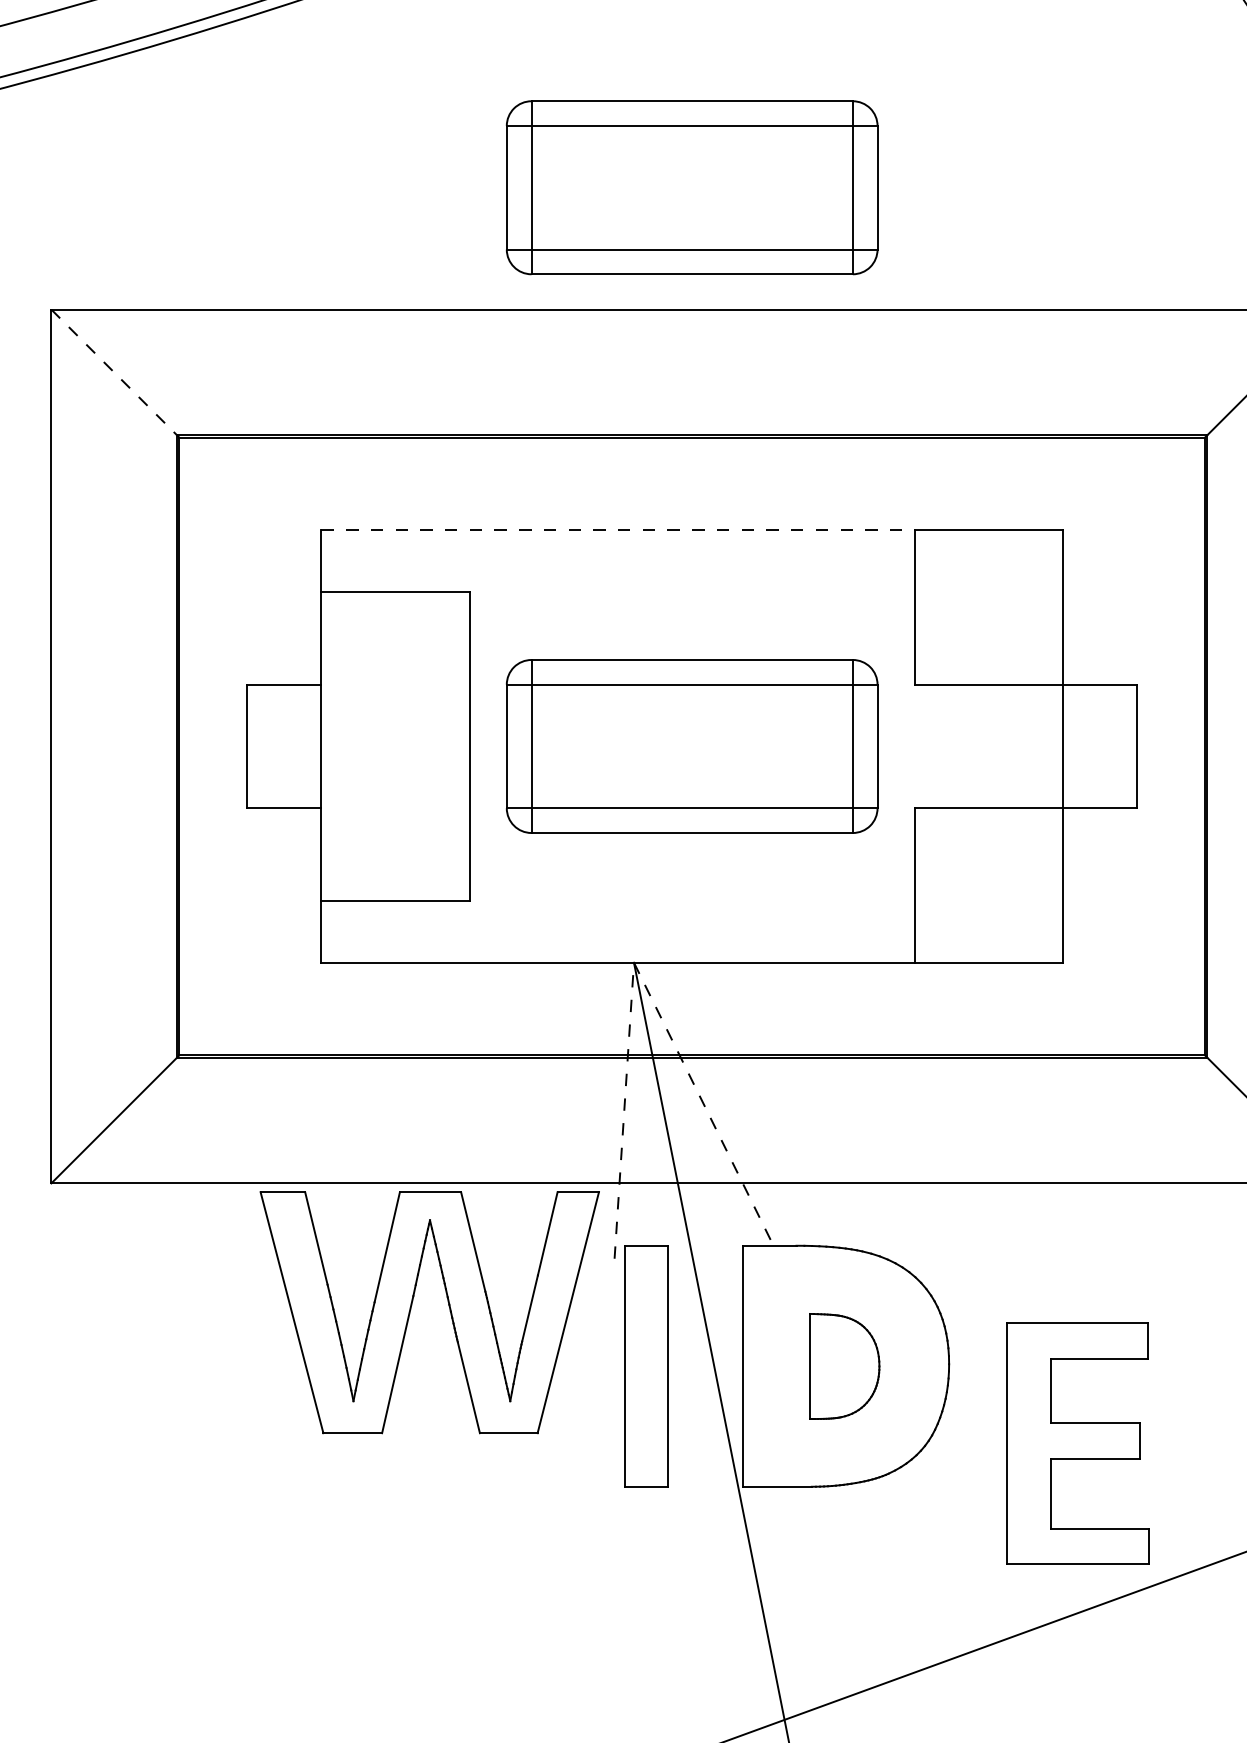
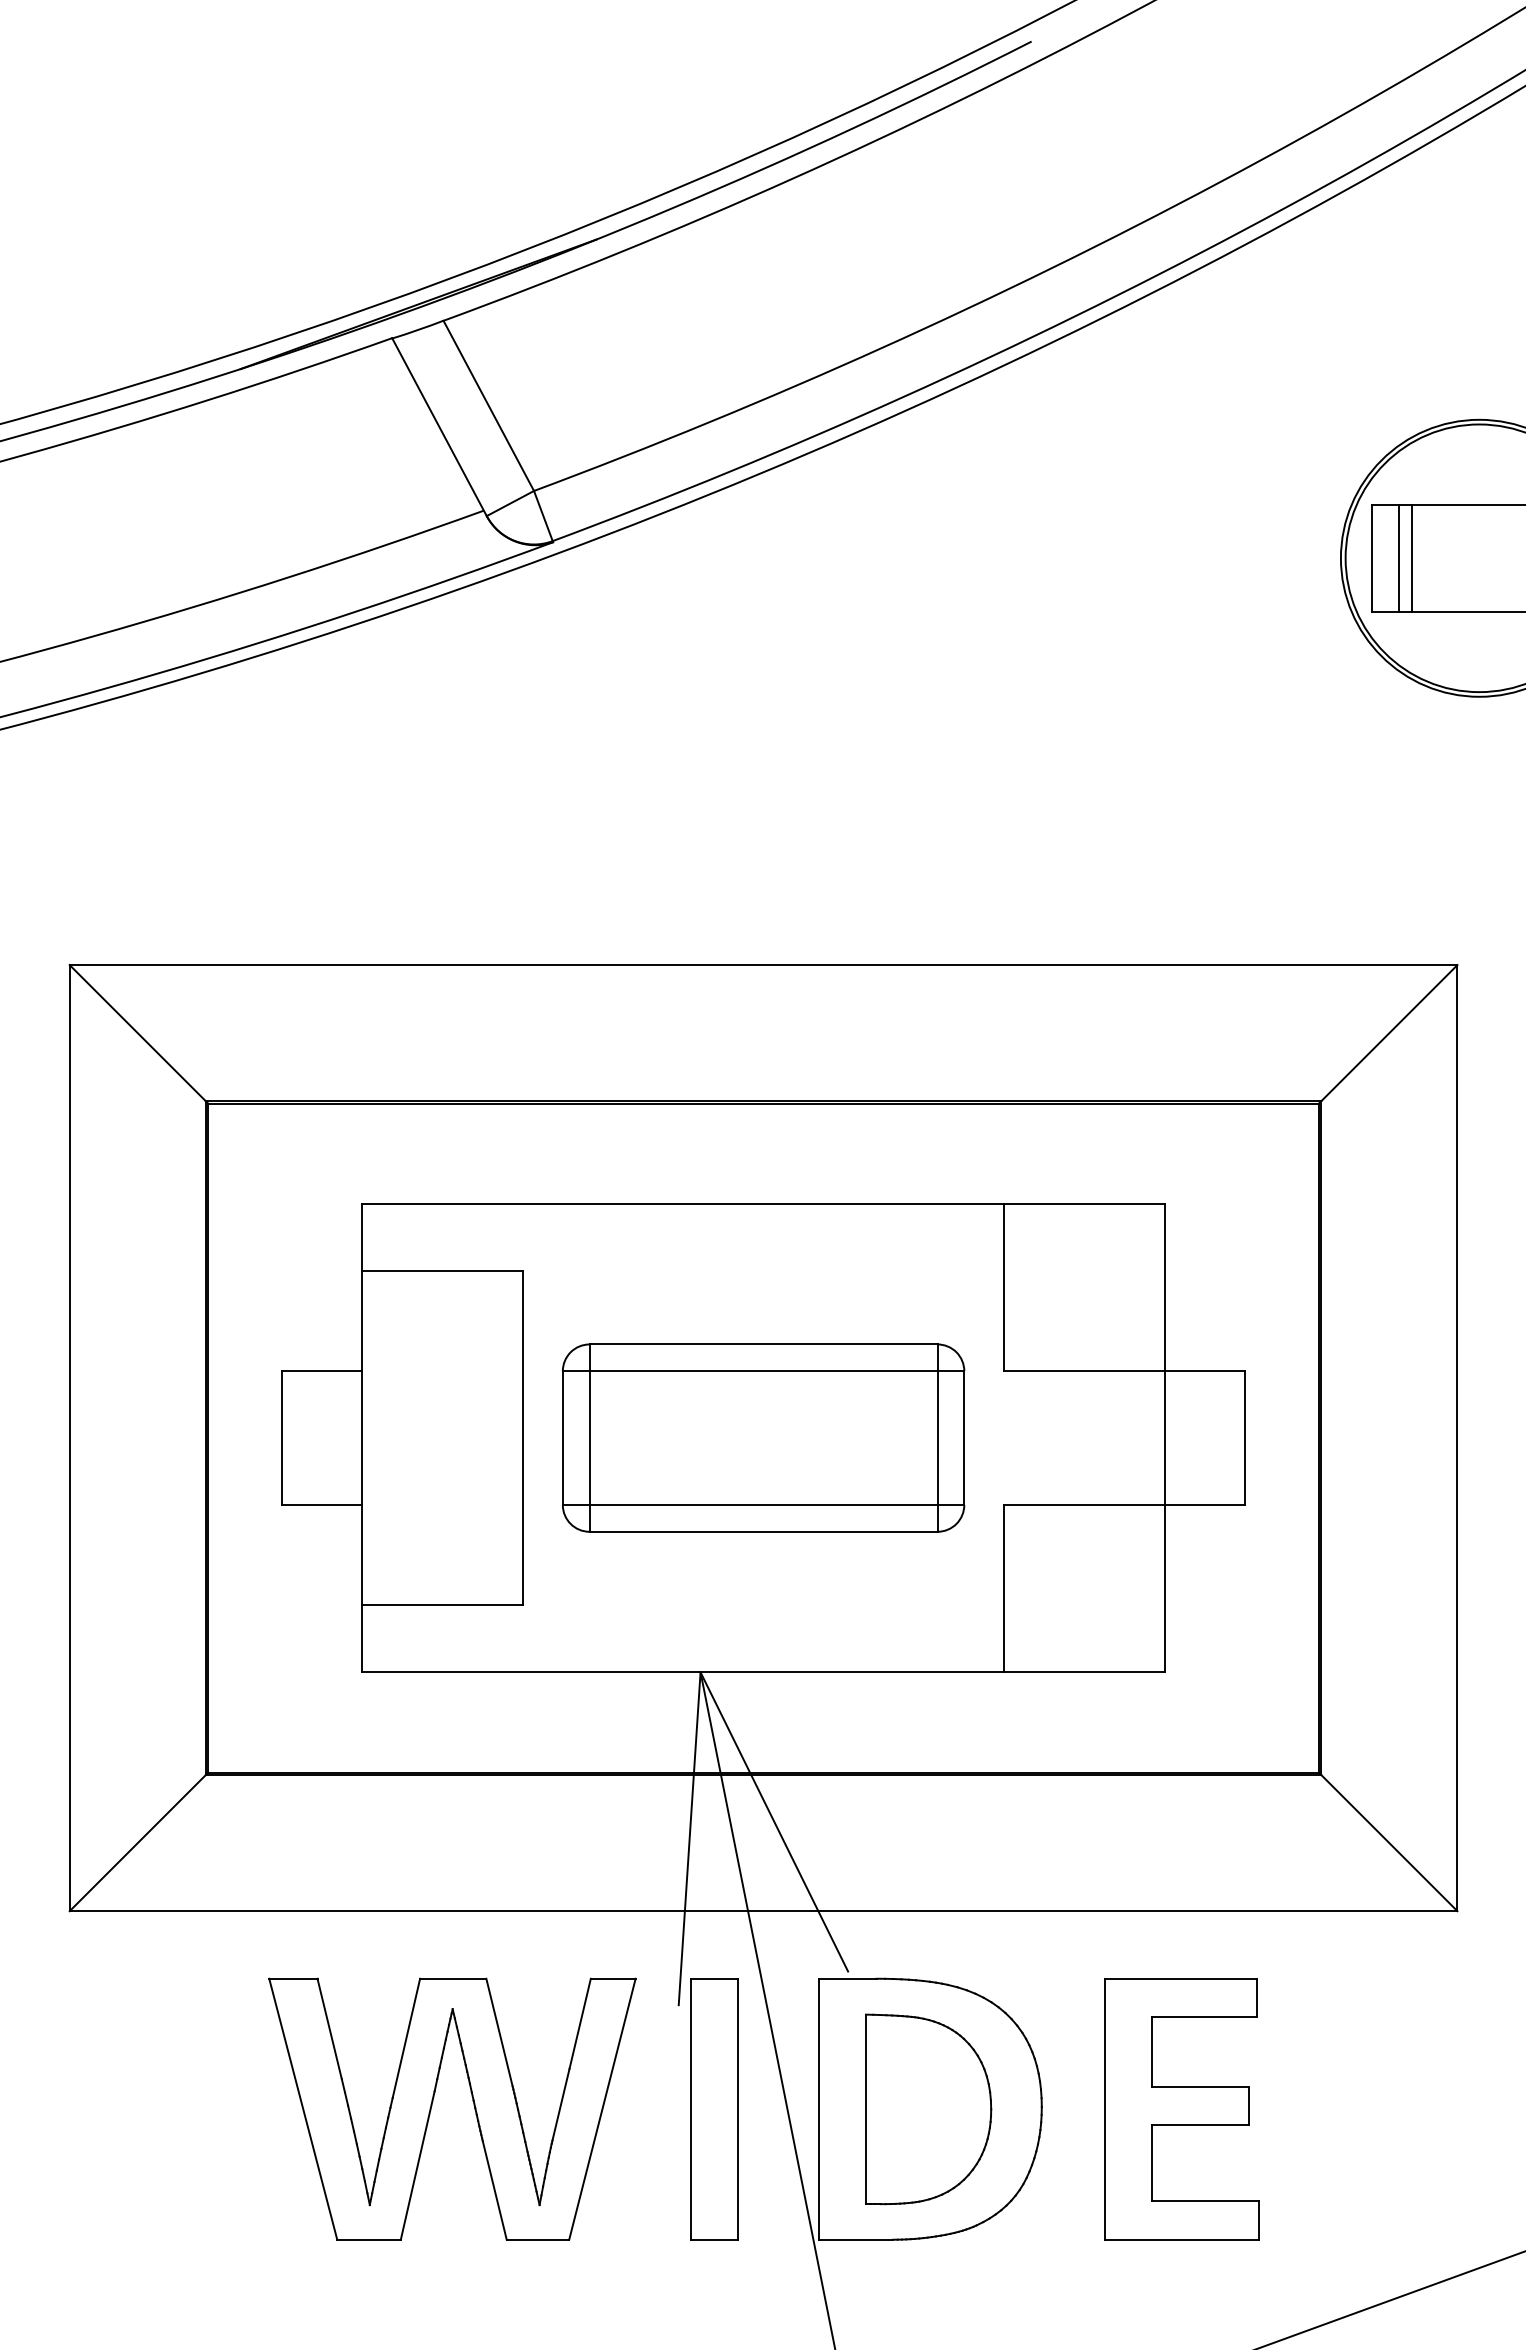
part: (692, 187) -> (763, 832), removed
line: (114, 372) -> (138, 1033), dashed -> solid
line: (618, 529) -> (683, 1203), dashed -> solid
line: (633, 962) -> (700, 1672), dashed -> solid
part: (411, 1310) -> (432, 2106), moved
part: (844, 1366) -> (928, 2109), size x1.67
part: (1078, 1444) -> (1181, 2109), moved

